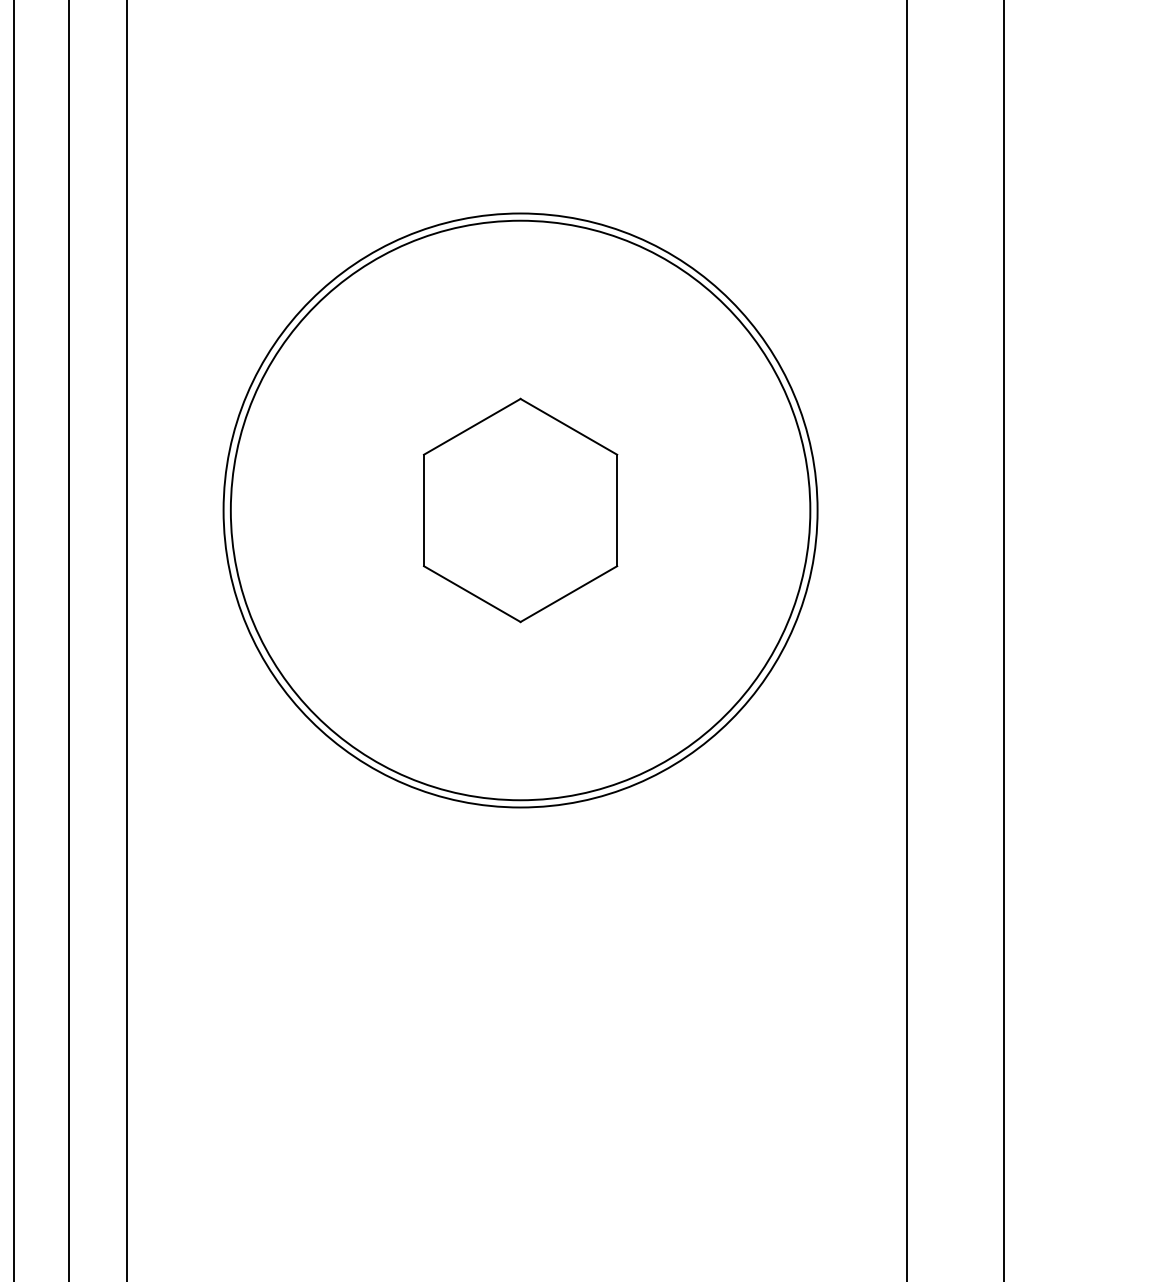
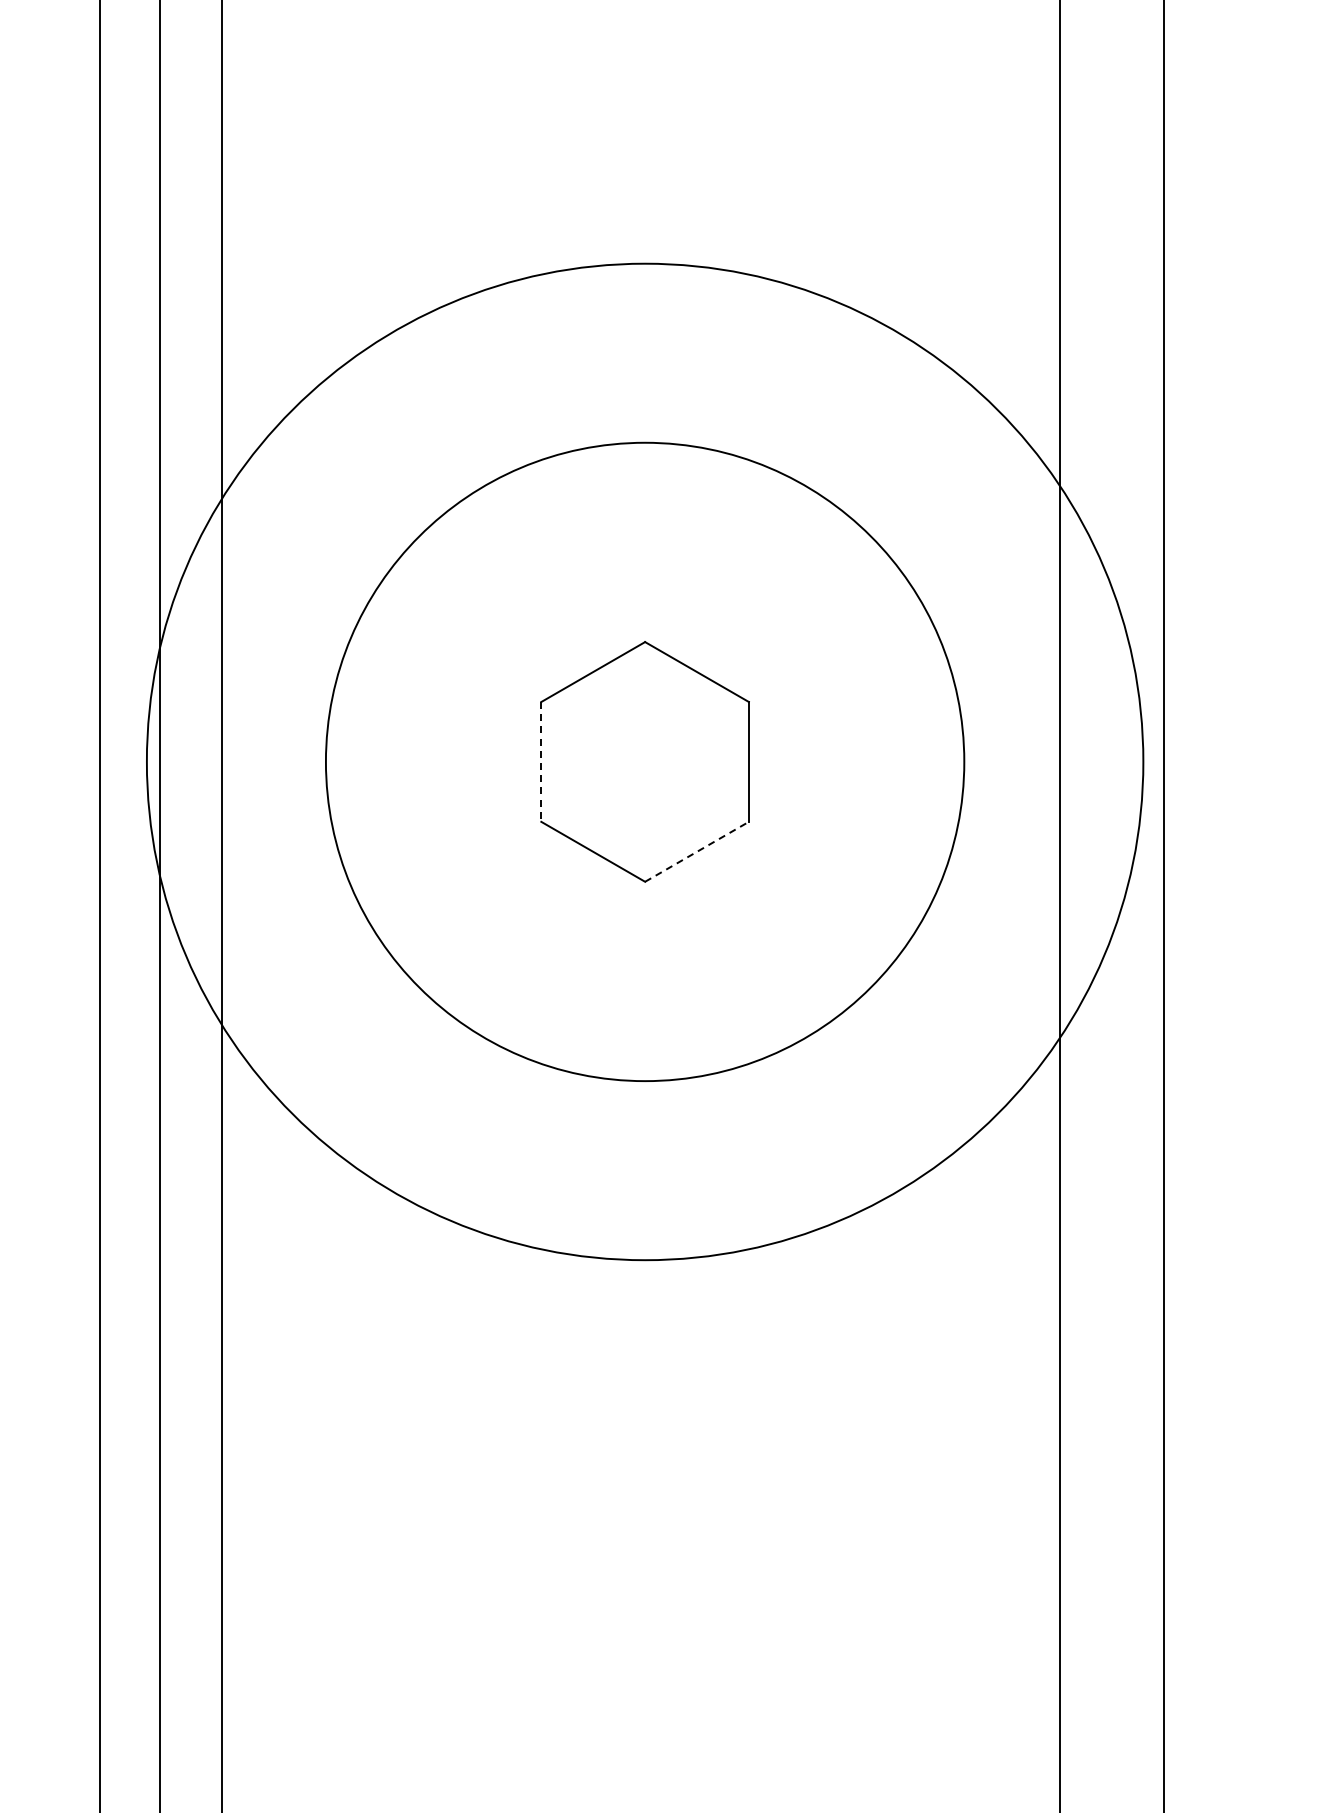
line: (424, 510) -> (541, 761), solid -> dashed
circle: (520, 510) -> (644, 761), size x1.6
line: (569, 593) -> (697, 851), solid -> dashed

